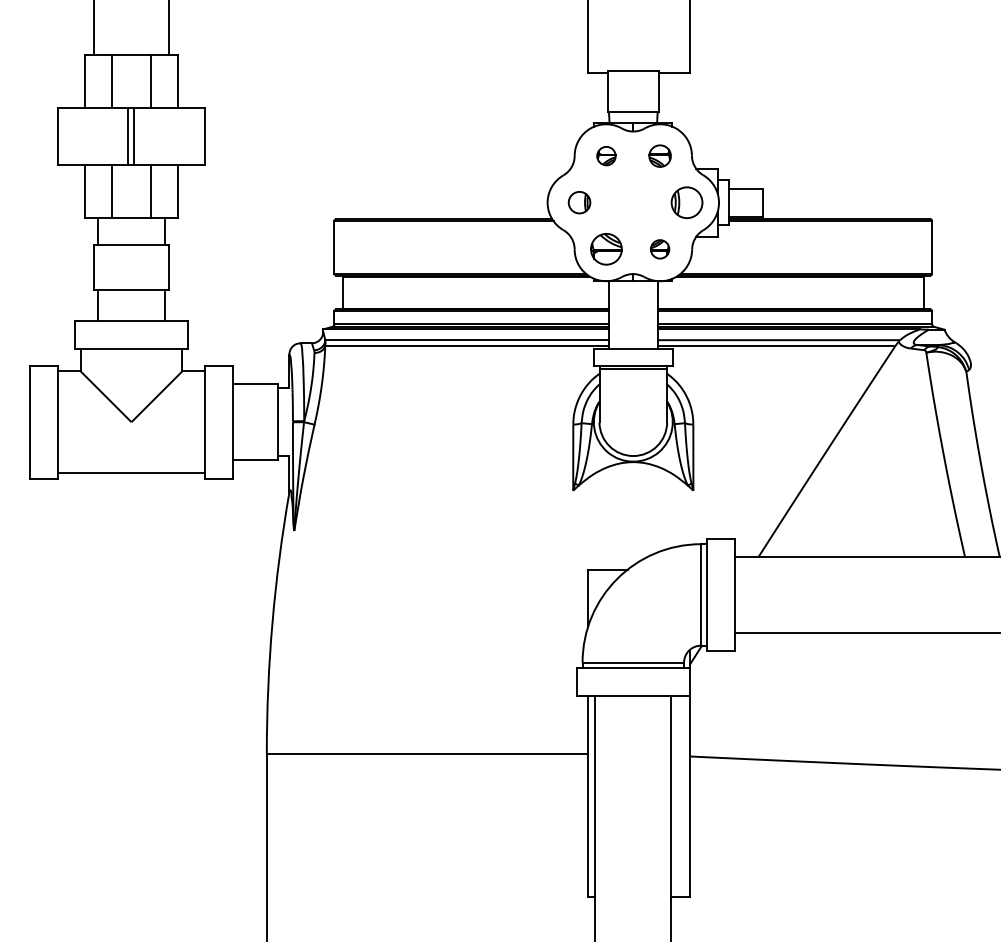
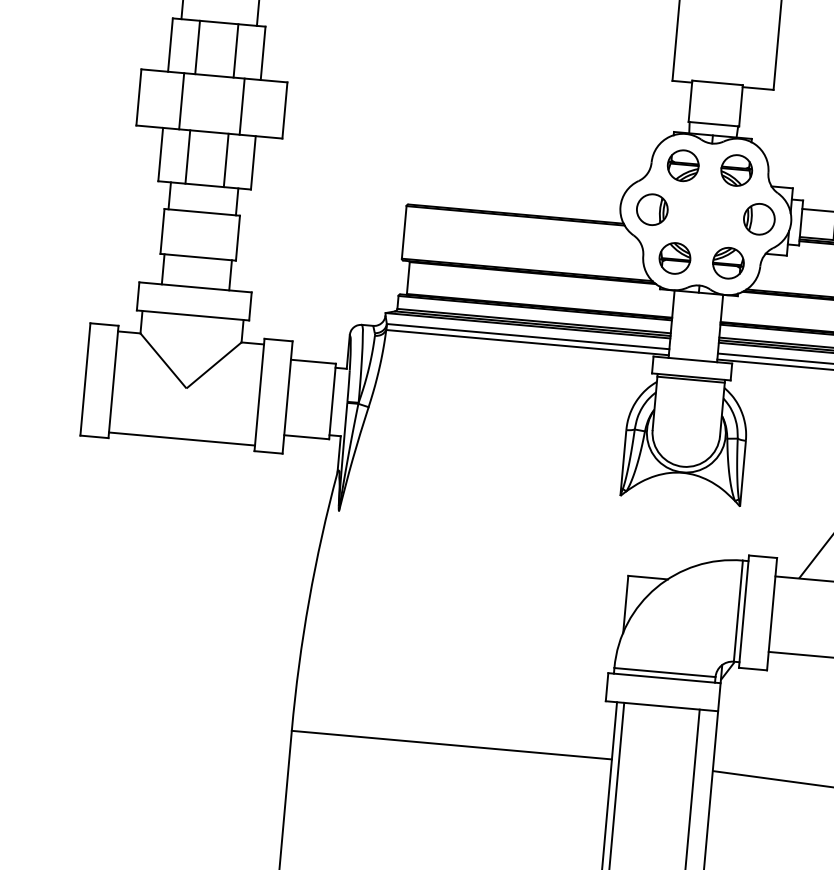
line: (127, 136) -> (241, 106), moved
line: (134, 136) -> (182, 101), moved
part: (606, 155) -> (683, 165), size x1.67
part: (659, 155) -> (736, 169), size x1.43
part: (579, 202) -> (652, 209), size x1.43
part: (659, 249) -> (727, 263), size x1.67

